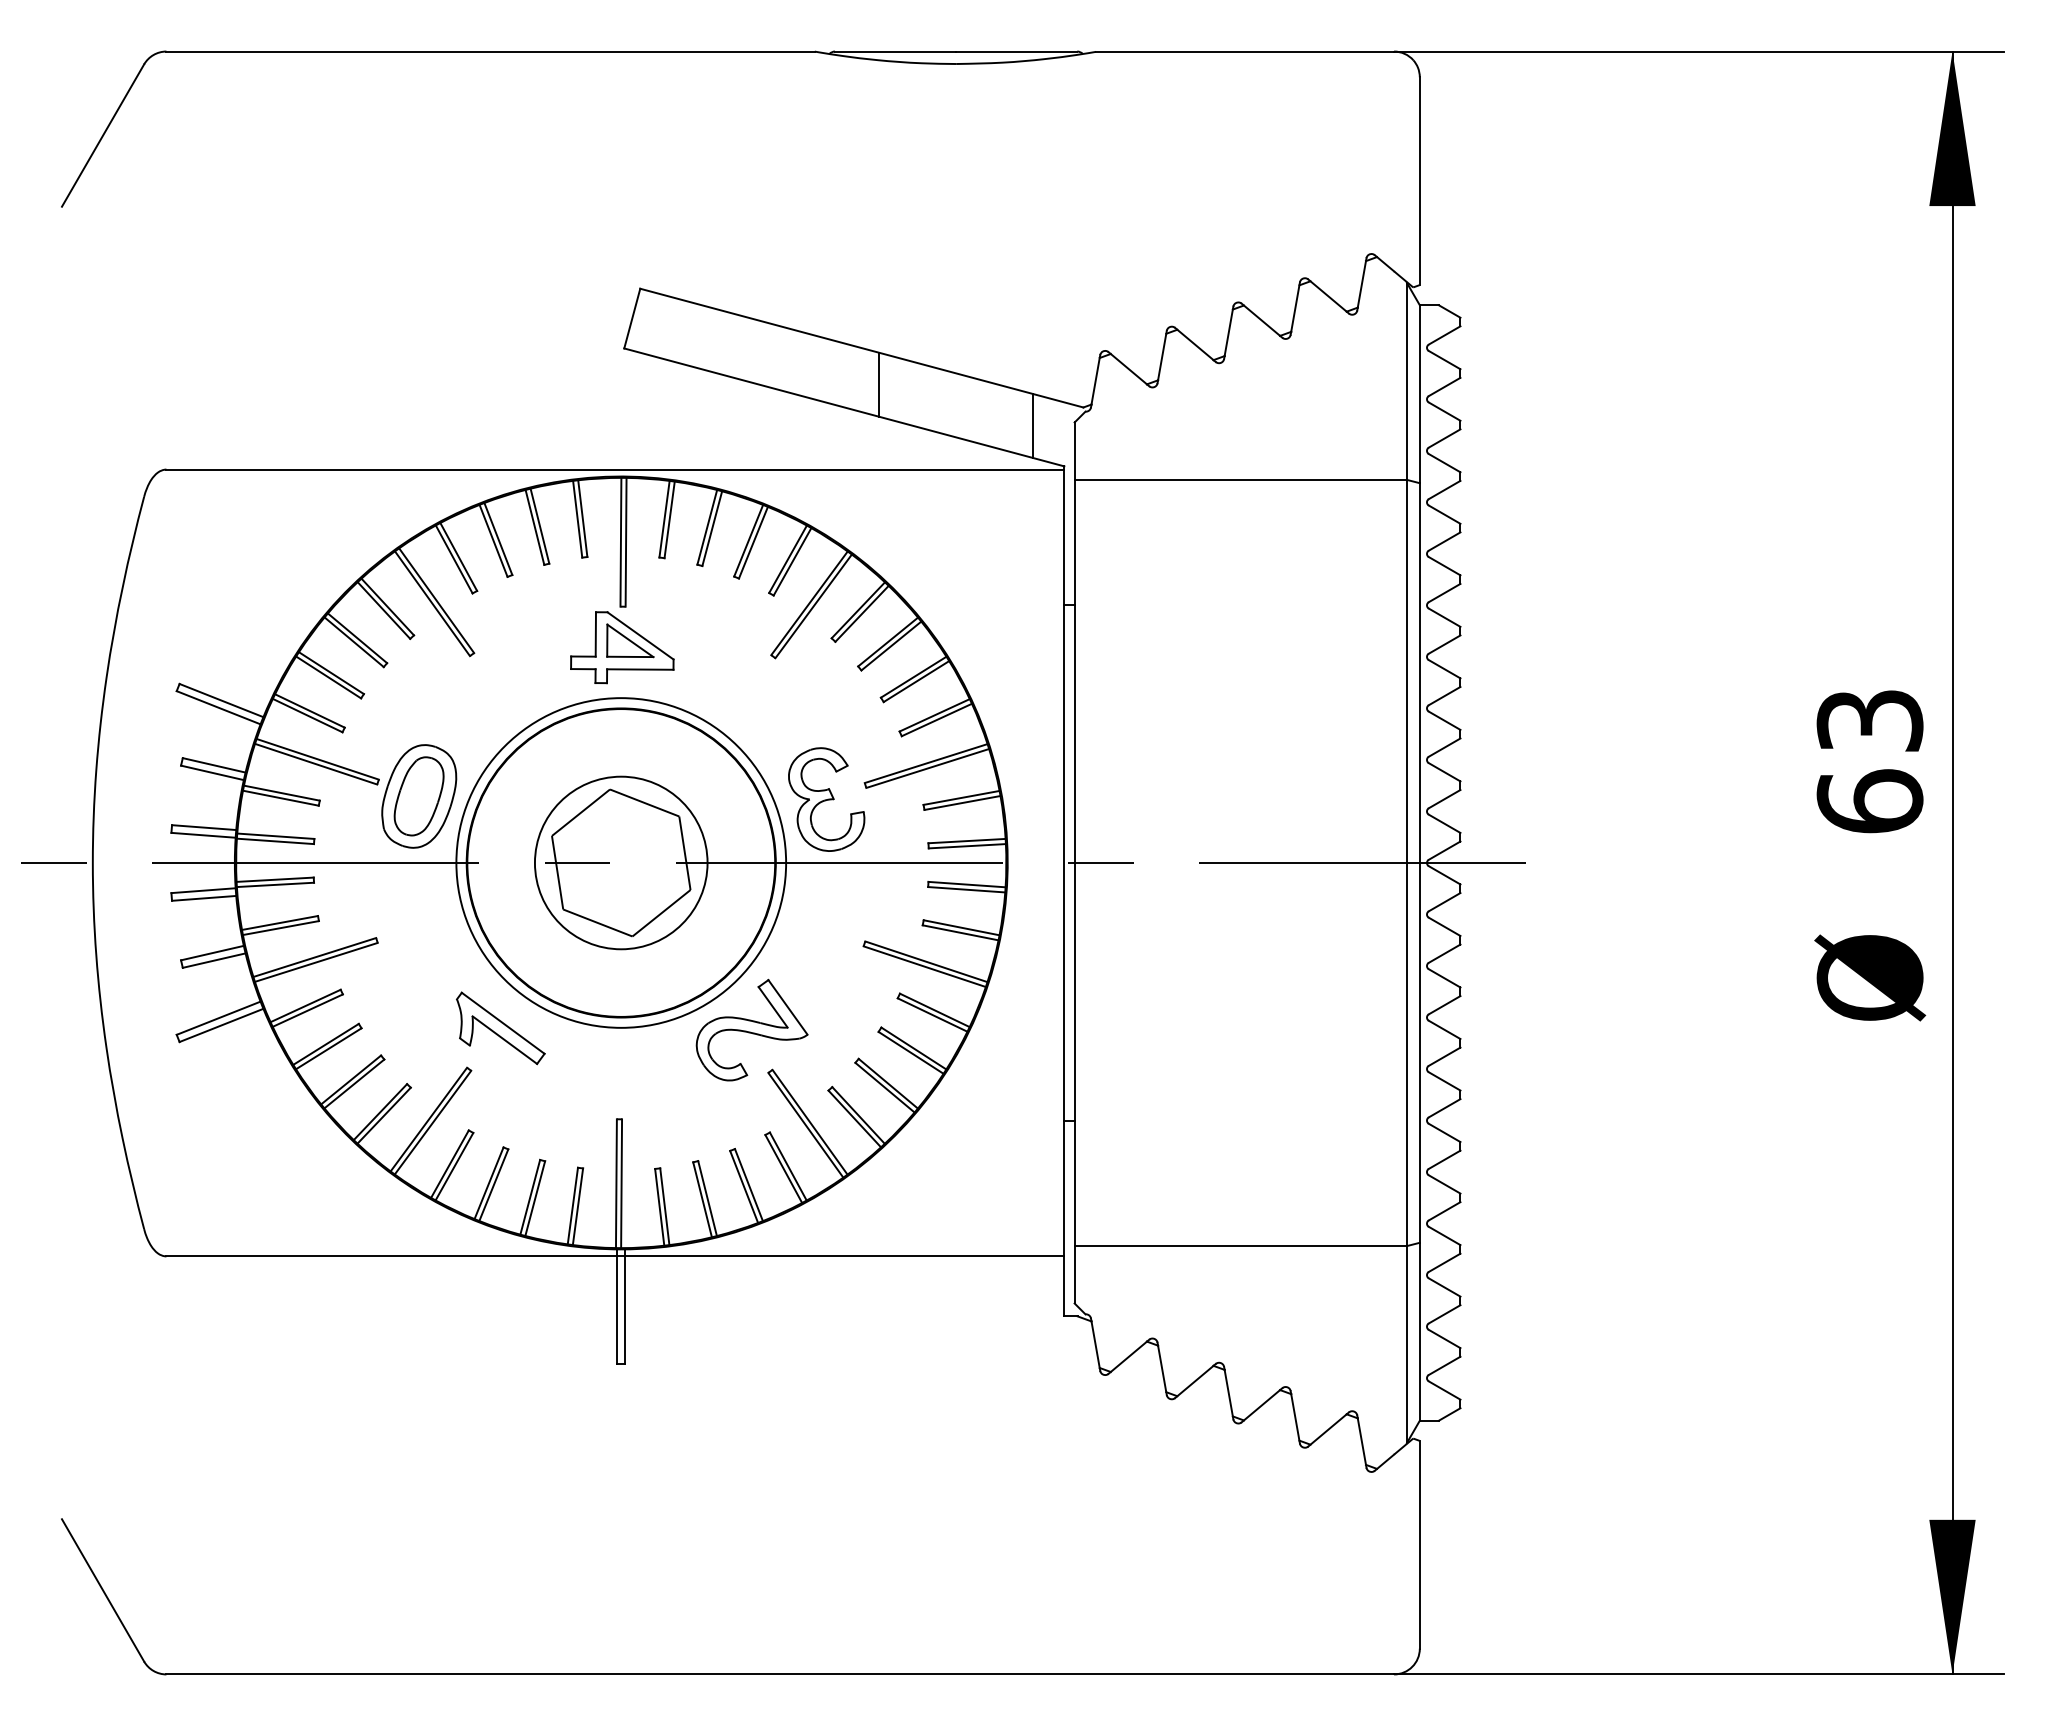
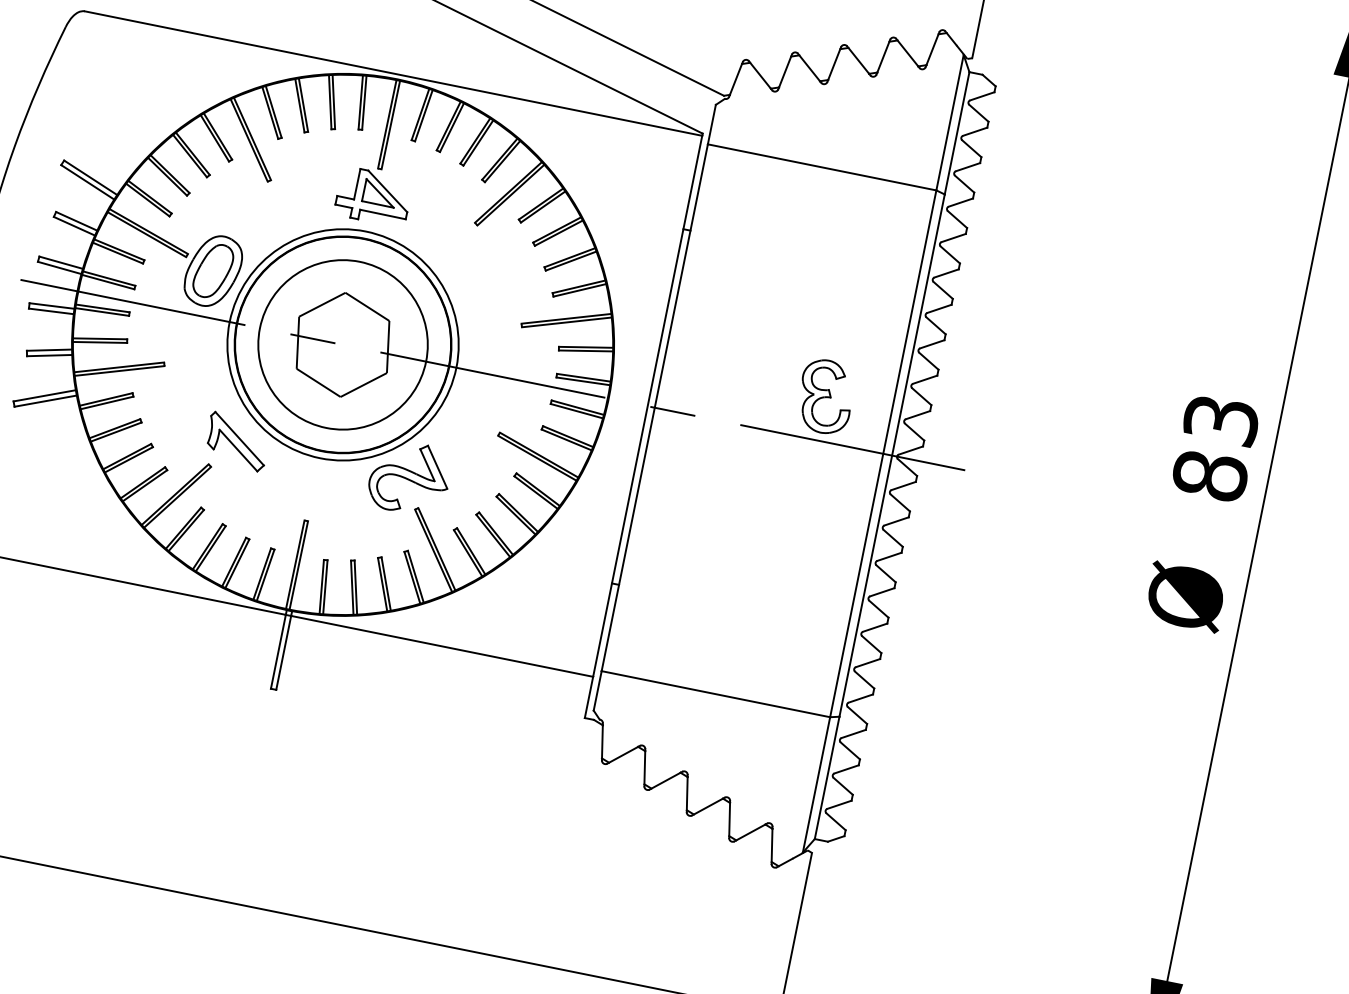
line: (878, 384) -> (586, 51), removed
line: (1033, 426) -> (687, 101), removed
part: (826, 799) -> (825, 396), moved
text: (1869, 801) -> (1209, 475), 63 -> 83
circle: (620, 862) -> (342, 344), size x1.4

